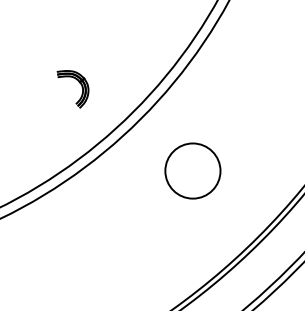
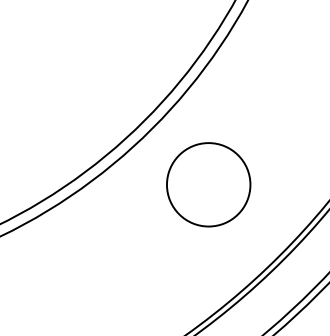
part: (78, 82) -> (85, 89), removed
circle: (192, 170) -> (208, 184), size x1.4

